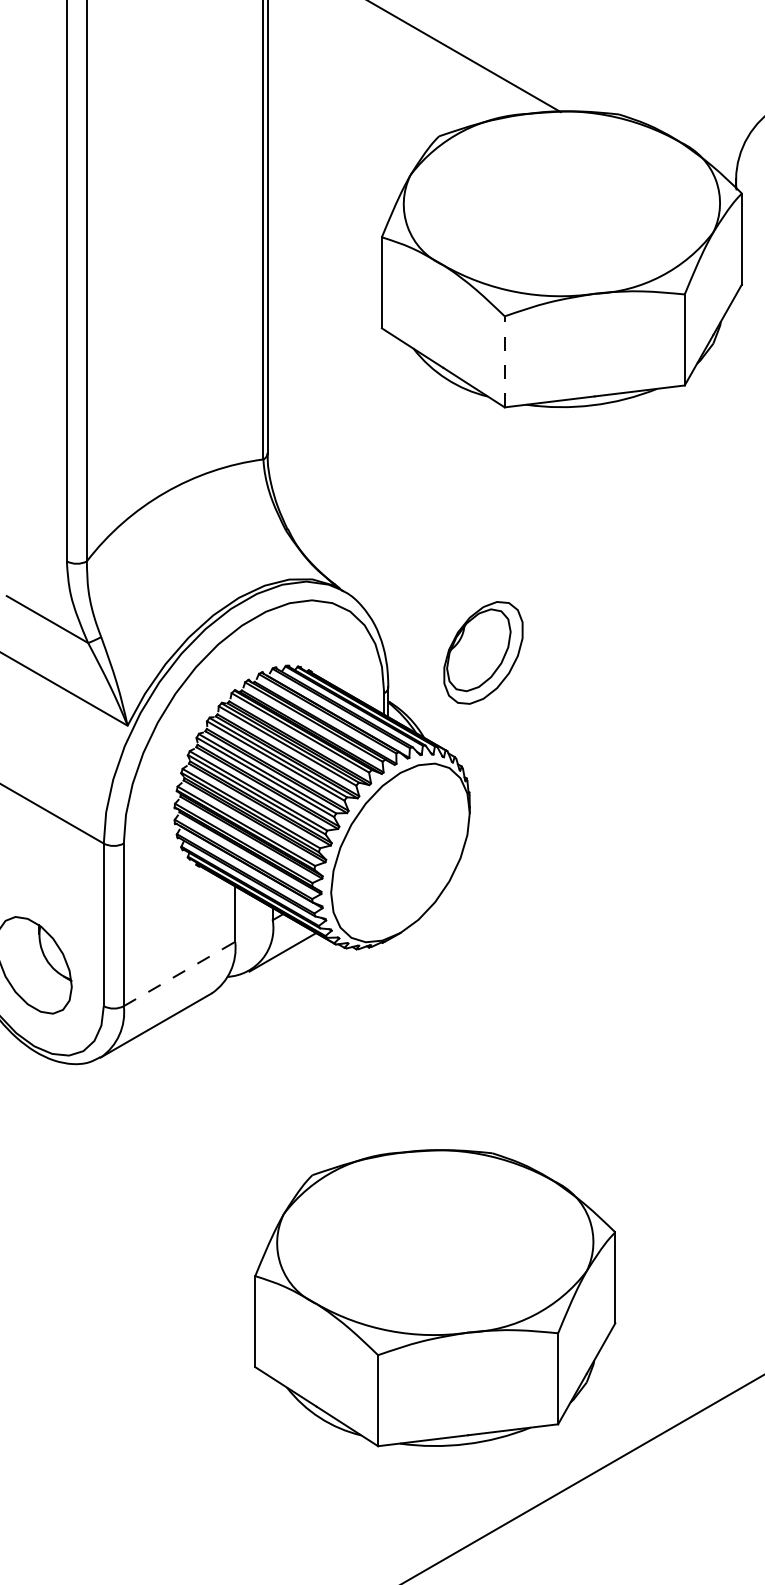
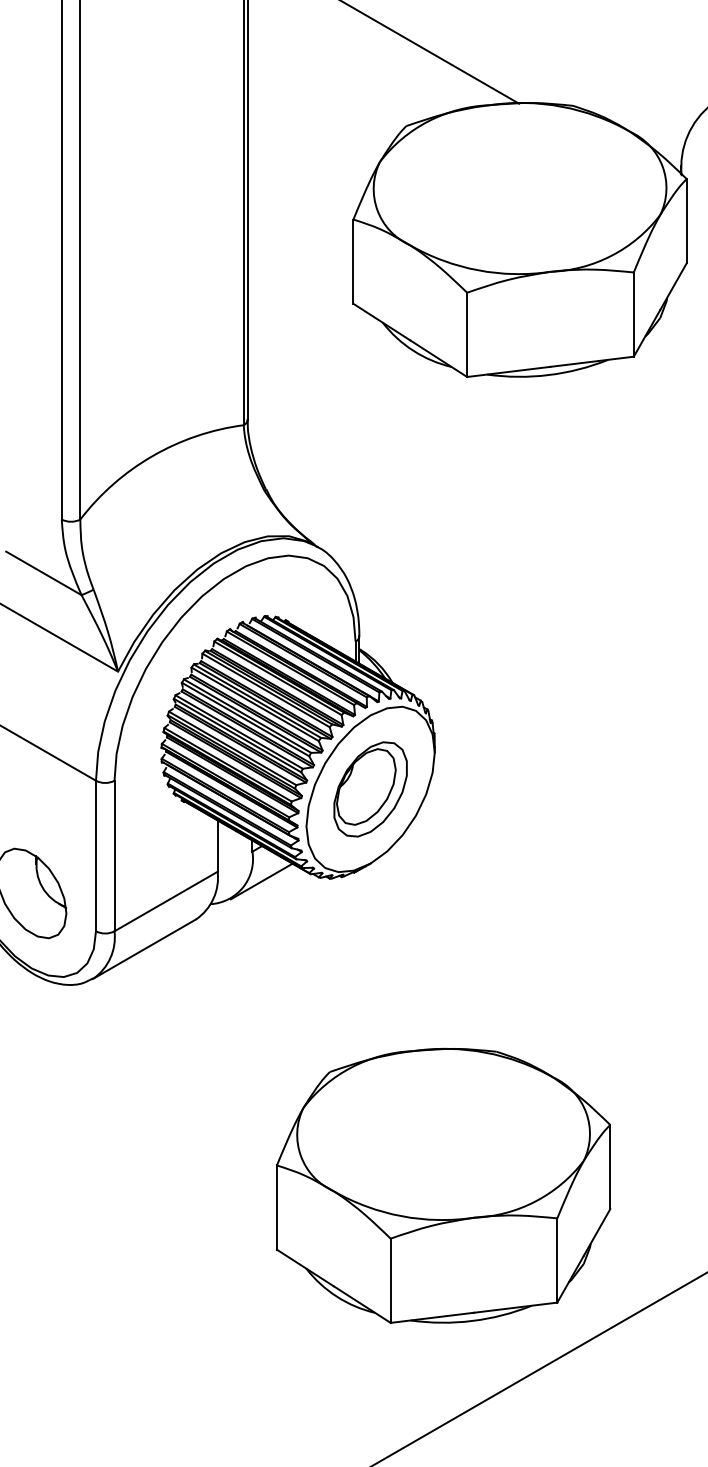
line: (504, 361) -> (466, 334), dashed -> solid
part: (483, 652) -> (370, 789), moved
line: (179, 973) -> (166, 901), dashed -> solid
part: (435, 1298) -> (443, 1186), moved

